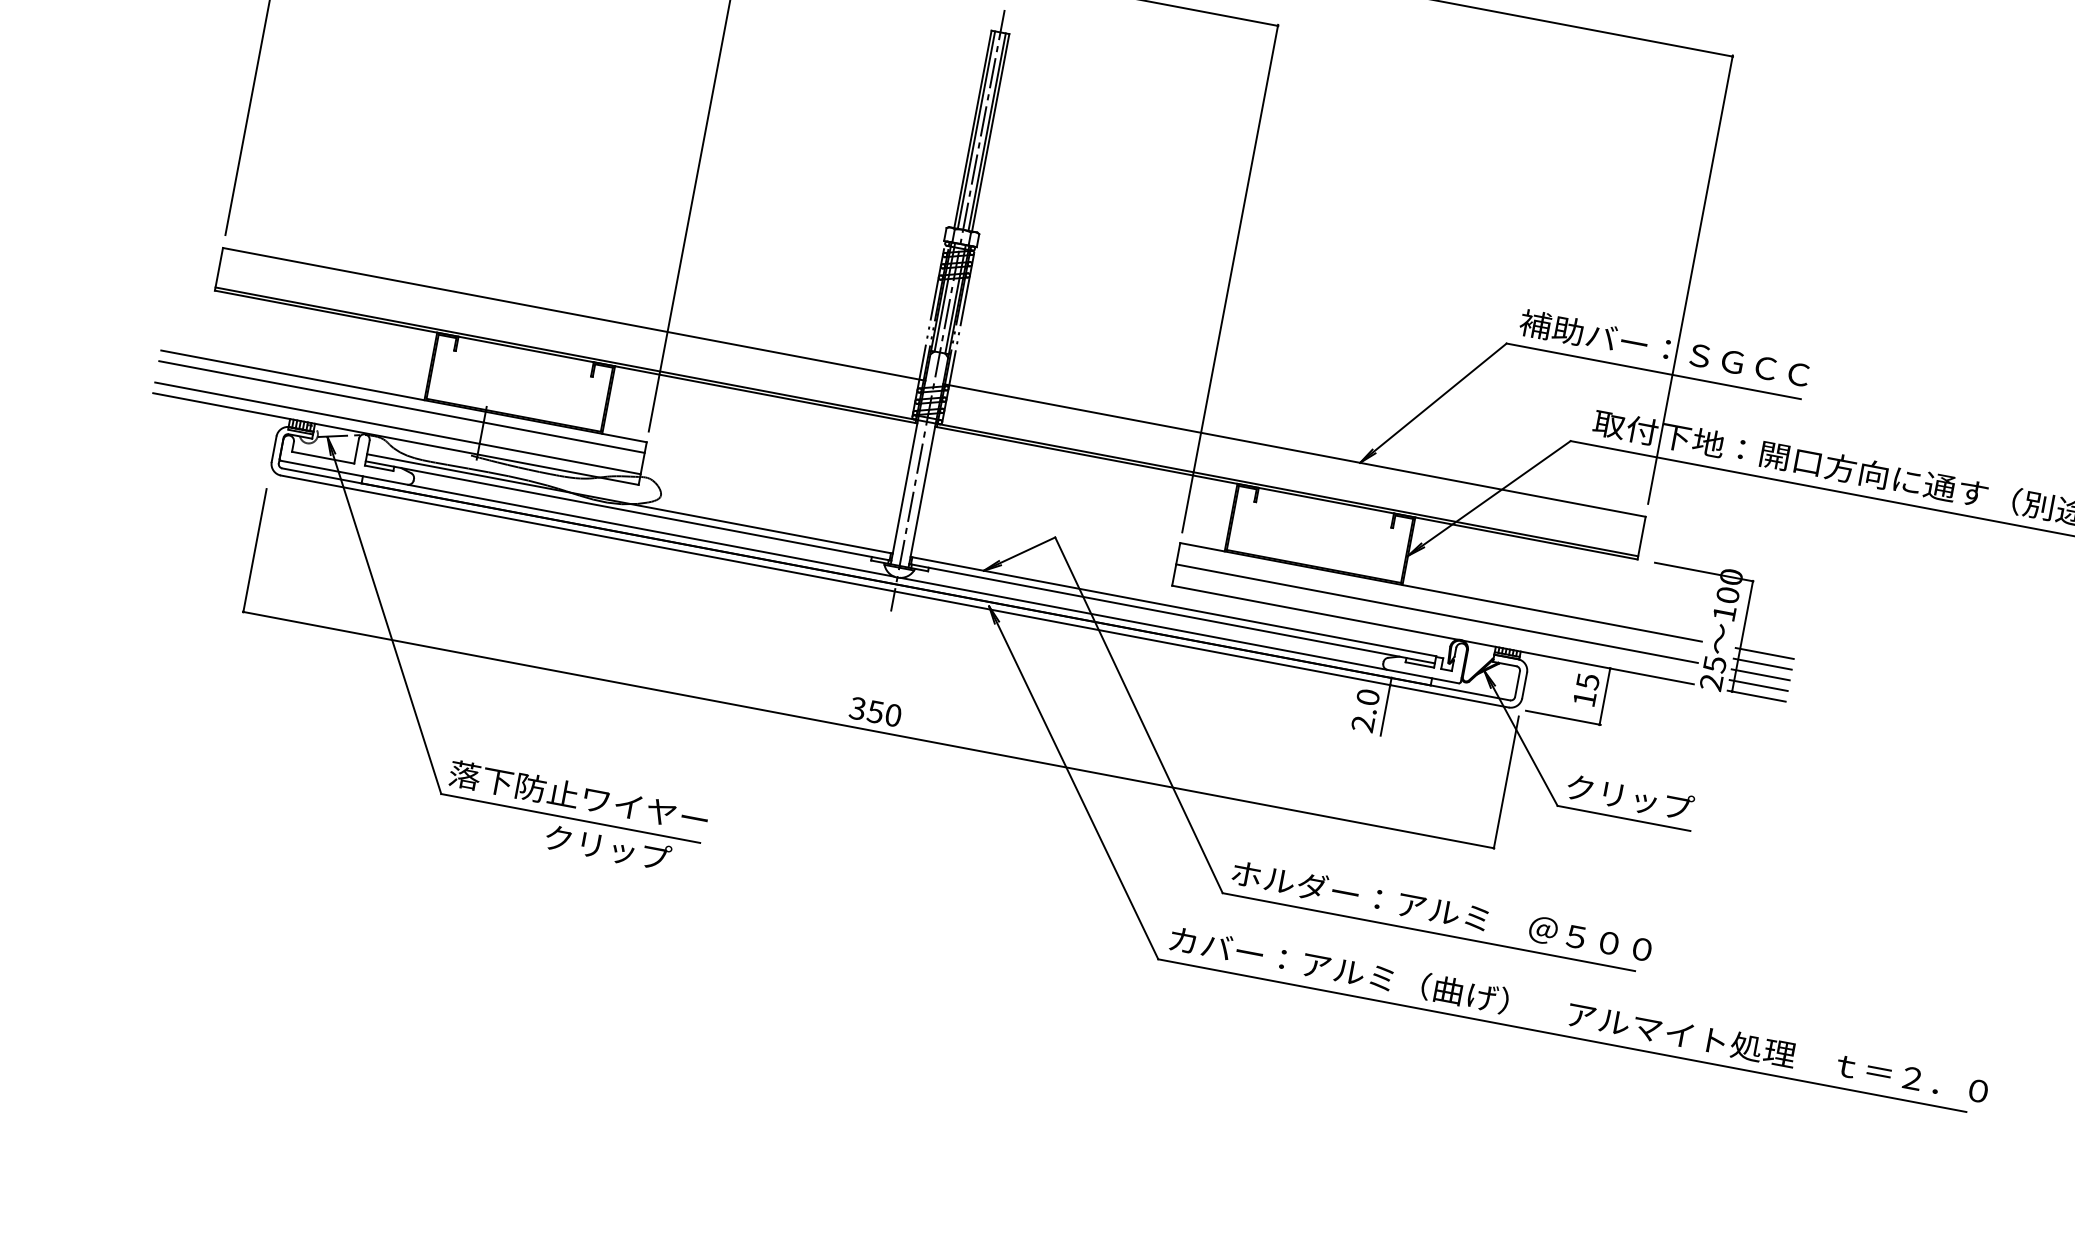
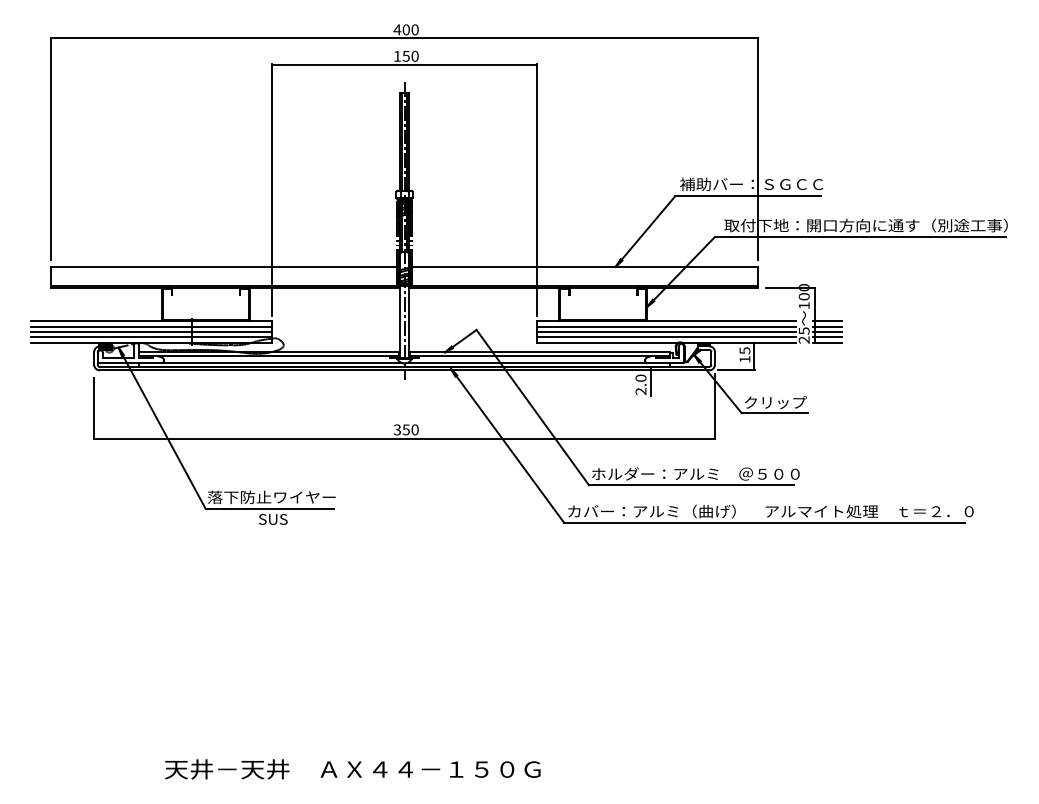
line: (399, 416) -> (151, 331), added
line: (1439, 602) -> (666, 326), added
line: (1434, 624) -> (666, 337), added
text: (608, 846) -> (290, 518), クリップ -> SUS

